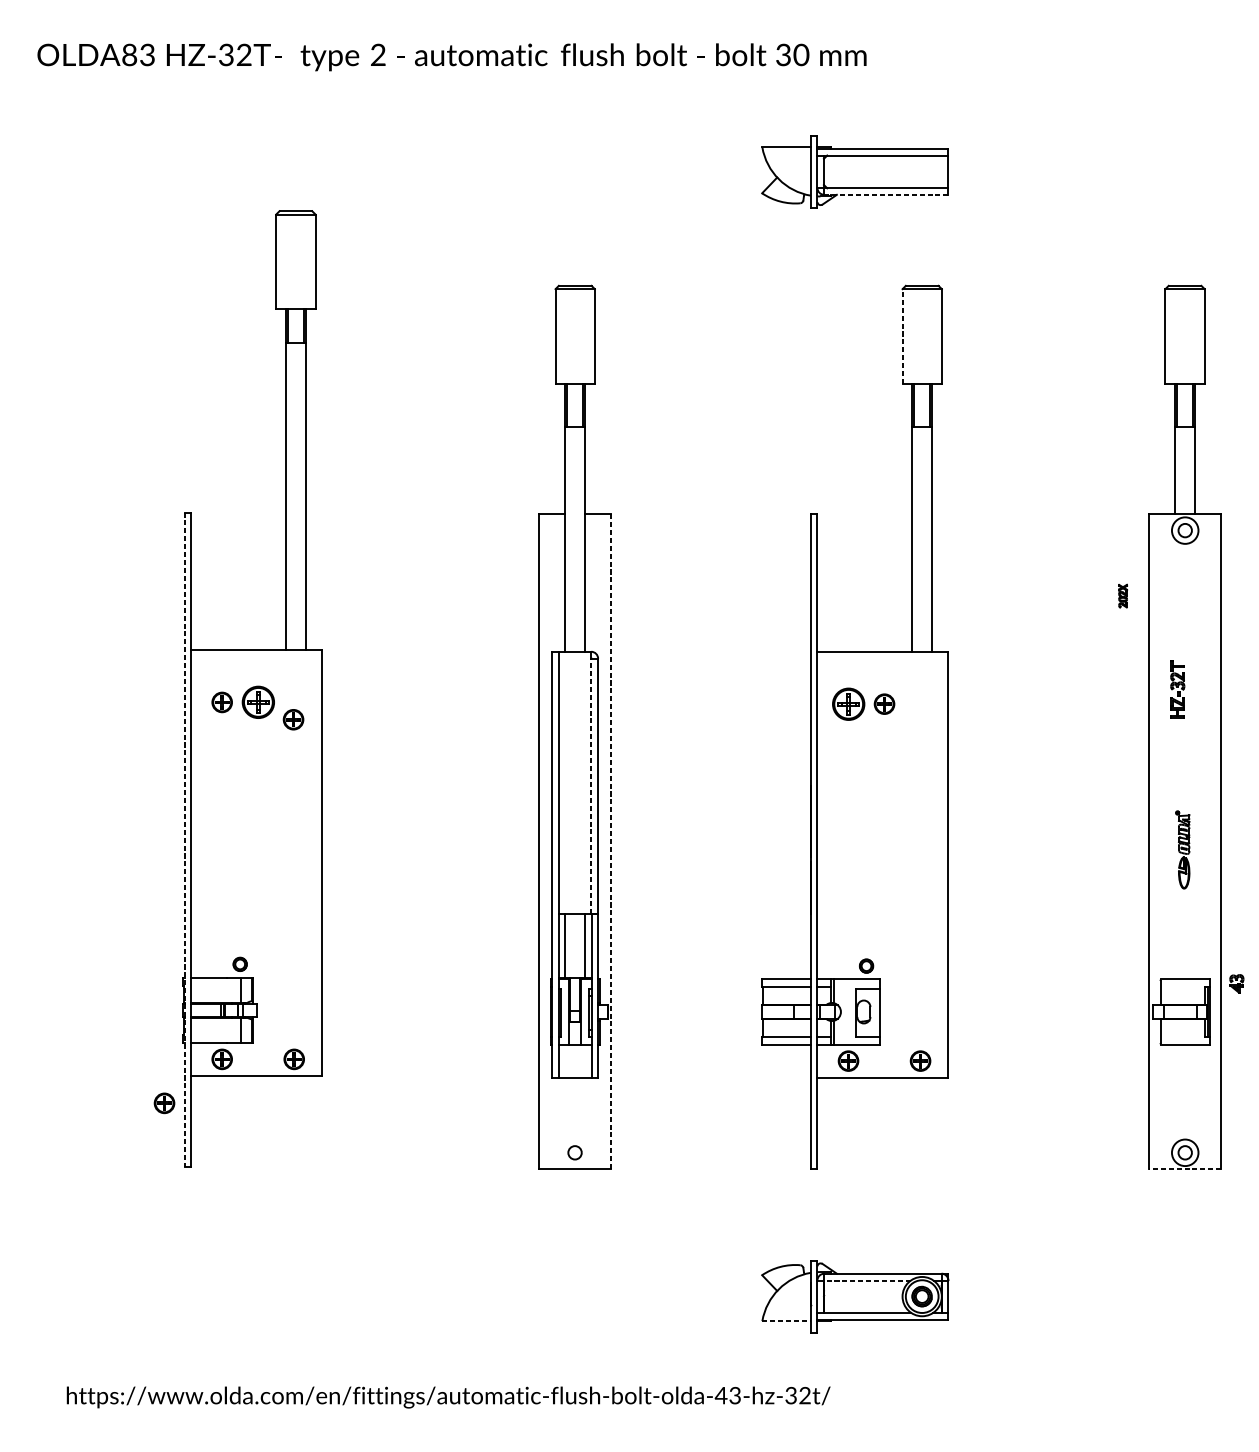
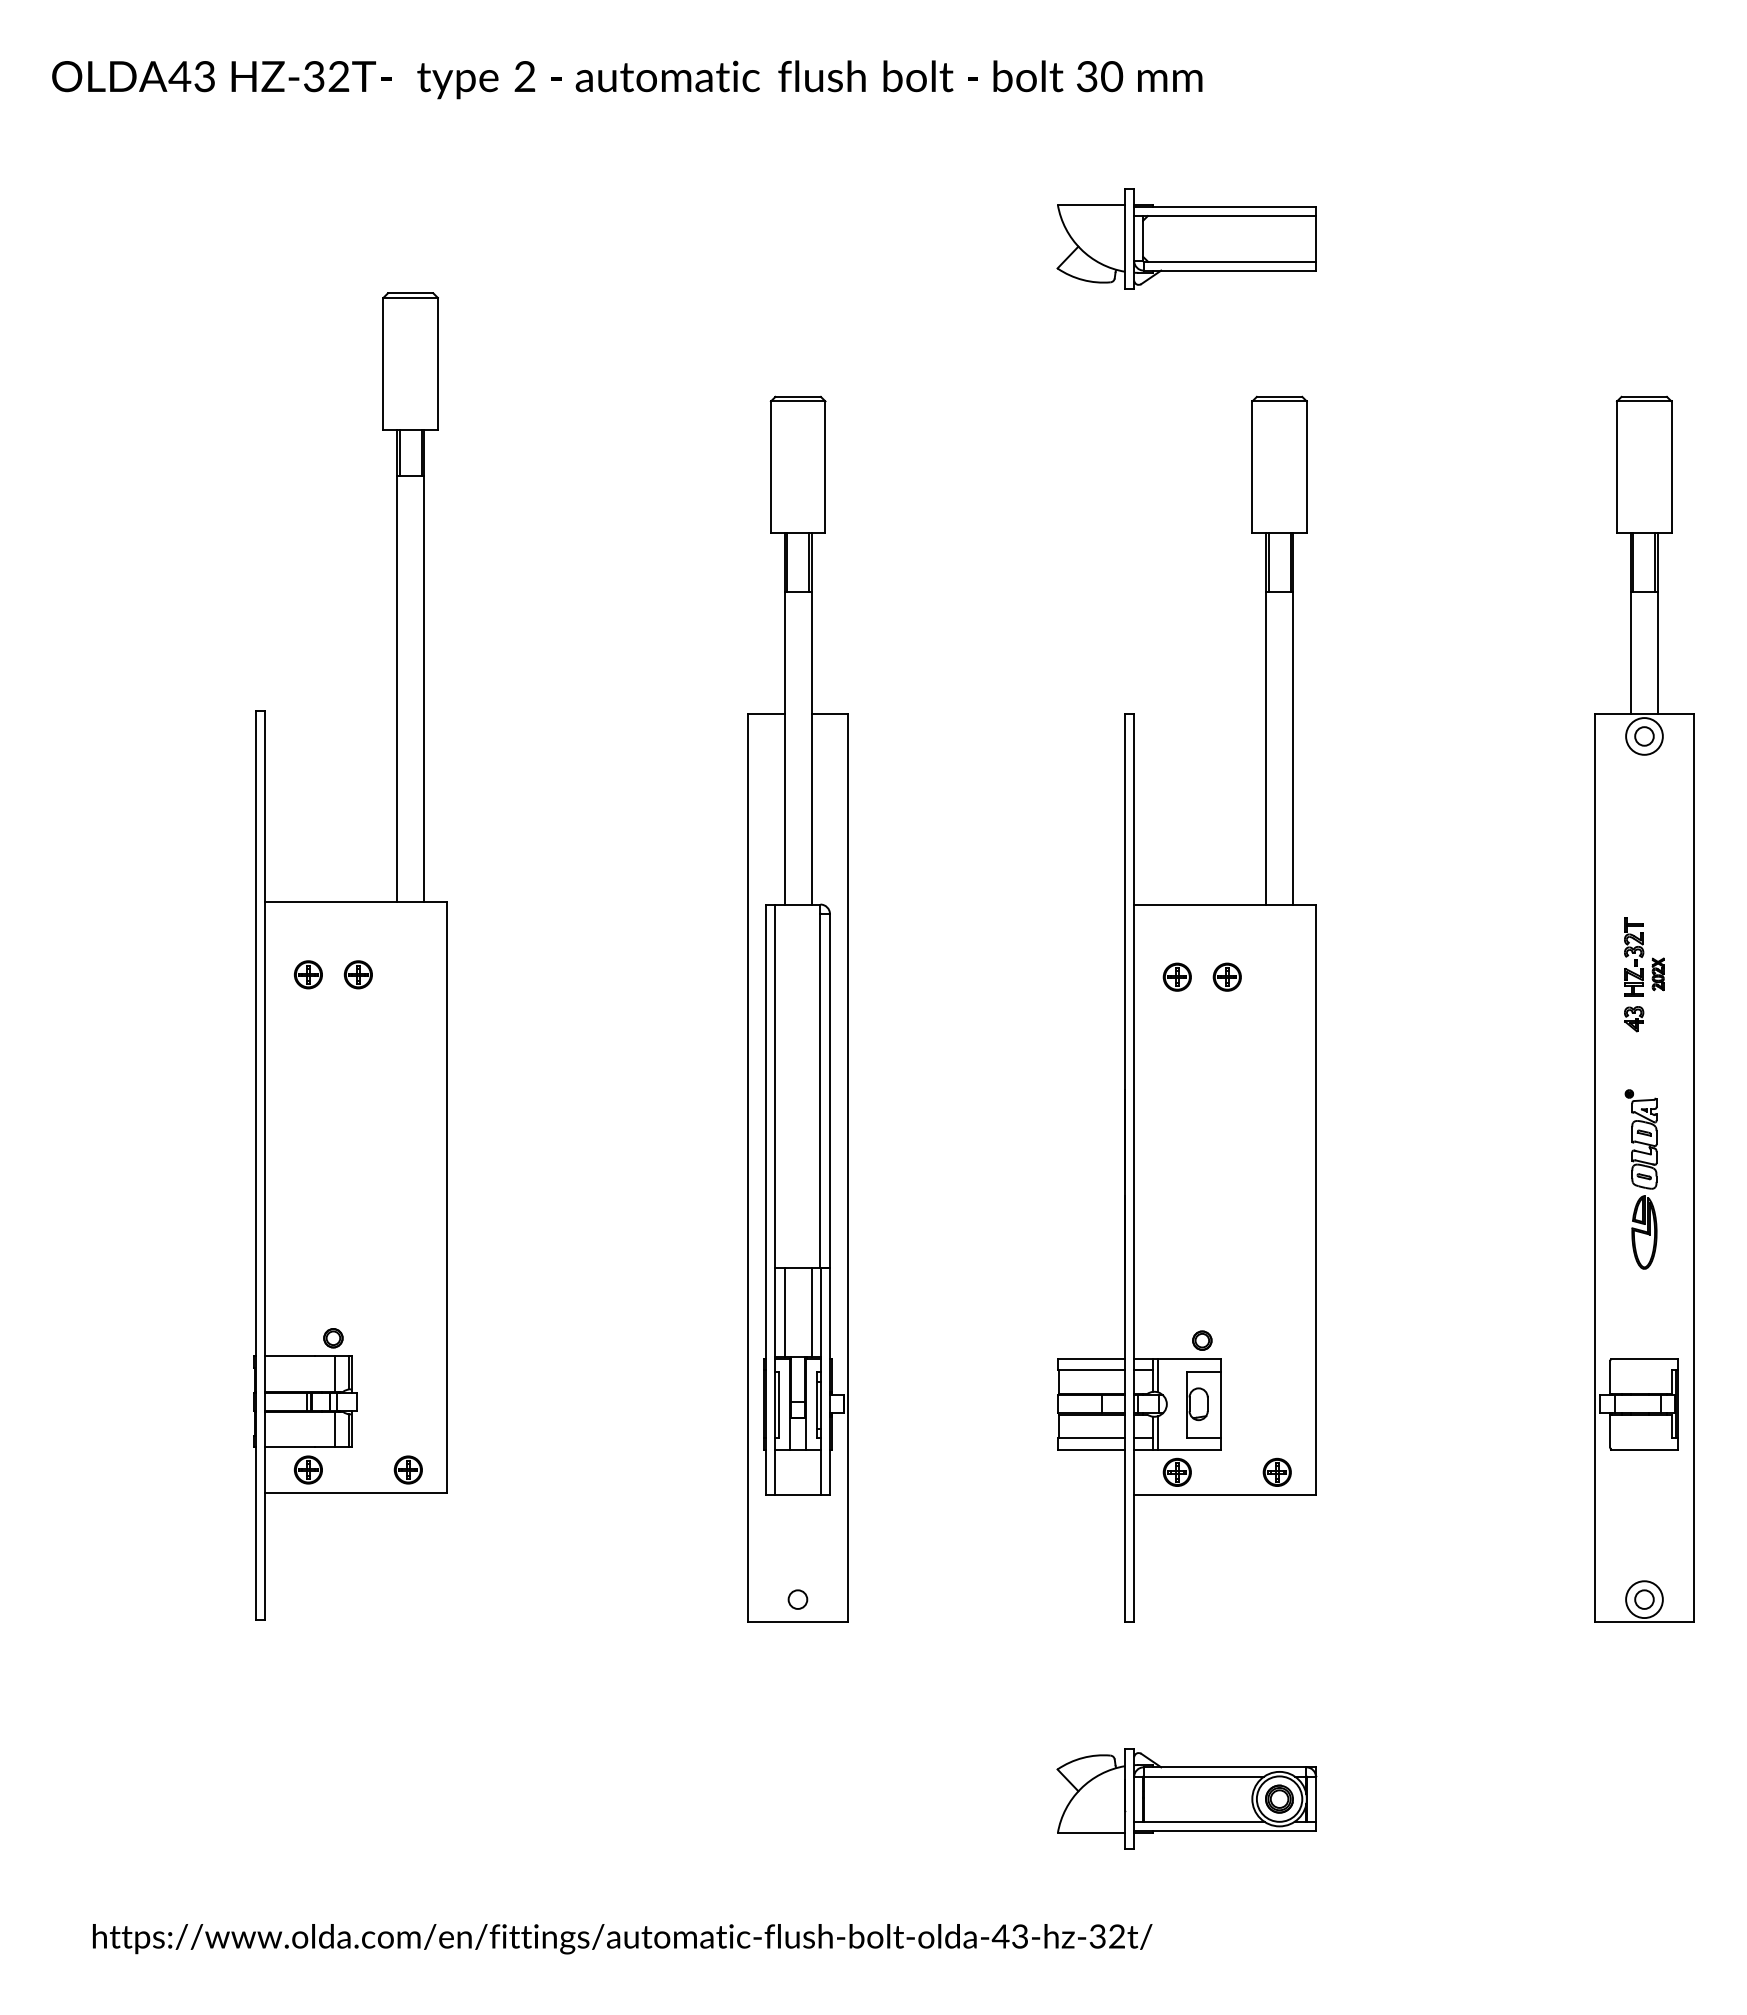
text: (129, 54) -> (179, 76), 83 -> 43
line: (886, 194) -> (1229, 270), dashed -> solid
line: (902, 336) -> (1252, 467), dashed -> solid
part: (1122, 596) -> (1657, 974), moved
part: (257, 702) -> (357, 974), size x0.62
part: (847, 703) -> (1176, 976), size x0.62
part: (292, 719) -> (406, 998), removed
line: (591, 786) -> (820, 1091), dashed -> solid
line: (184, 840) -> (256, 1166), dashed -> solid
line: (610, 841) -> (847, 1167), dashed -> solid
part: (1182, 849) -> (1640, 1179), size x1.67
part: (1237, 984) -> (1634, 1019), moved
part: (163, 1102) -> (227, 1530), removed
line: (1185, 1169) -> (1644, 1622), dashed -> solid
line: (867, 1280) -> (1203, 1776), dashed -> solid
line: (786, 1321) -> (1091, 1833), dashed -> solid

